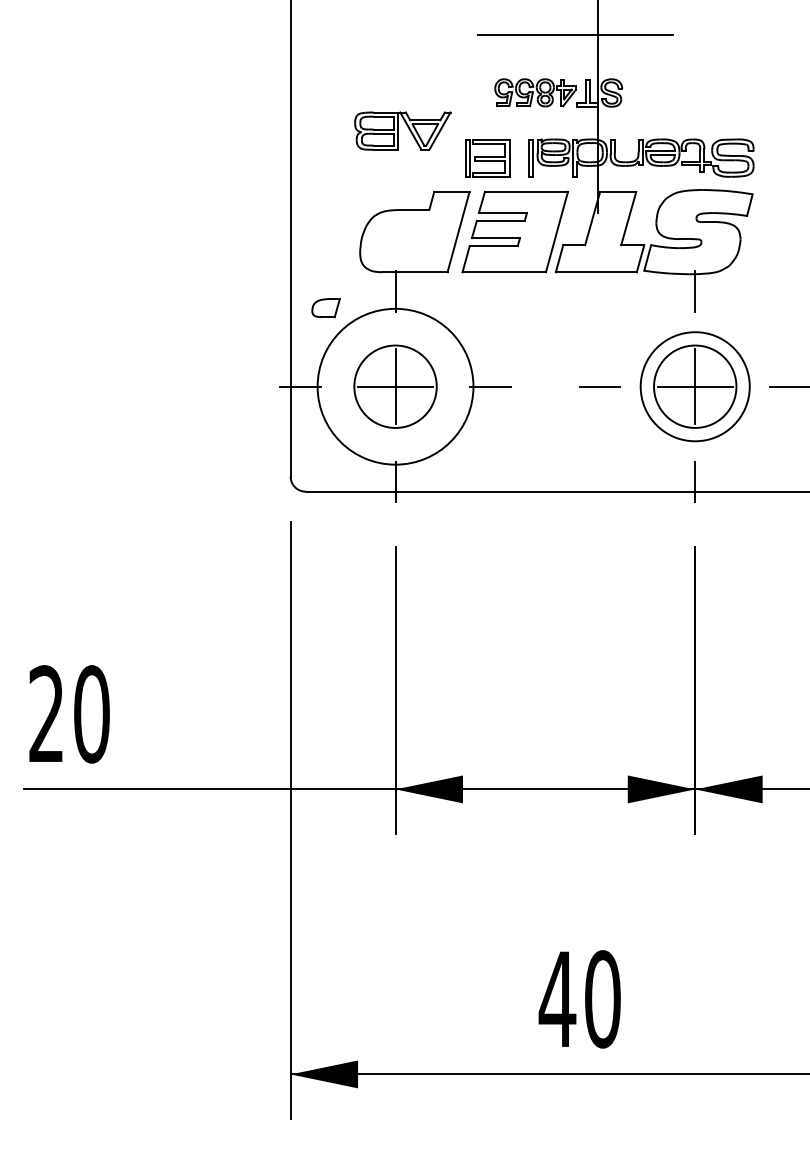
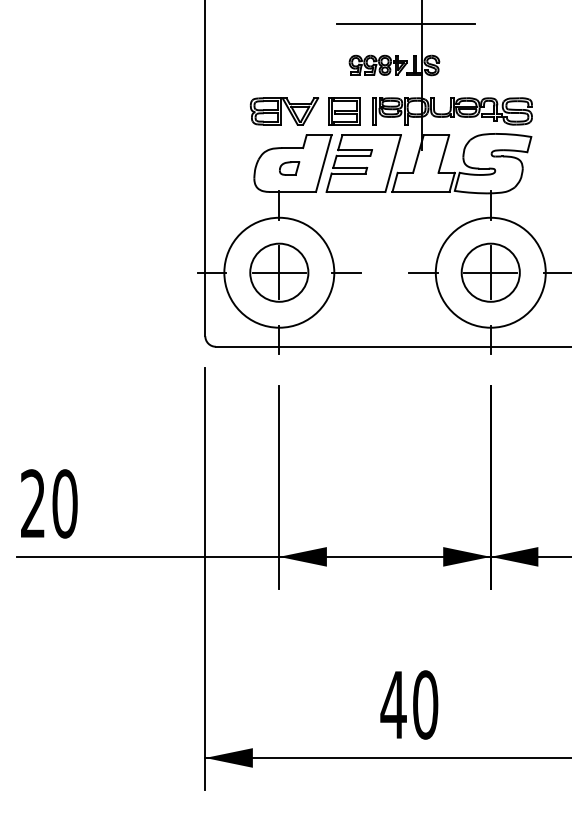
part: (402, 130) -> (284, 111), moved
part: (325, 308) -> (289, 168), moved
circle: (695, 386) -> (490, 272), size x1.43

